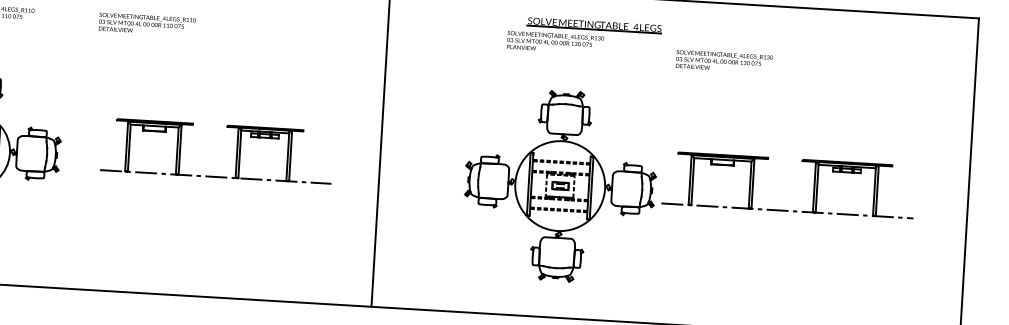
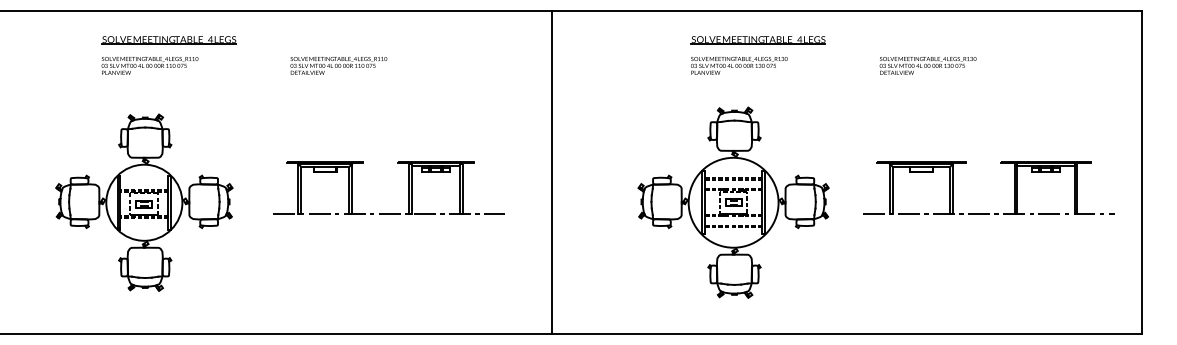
text: (146, 24) -> (338, 65), moved
text: (555, 42) -> (739, 65), moved
text: (723, 61) -> (927, 65), moved
part: (814, 185) -> (1014, 187), moved

